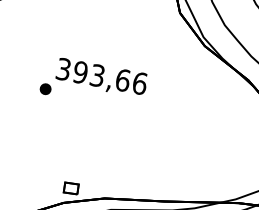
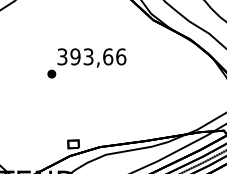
text: (93, 83) -> (86, 63), moved

